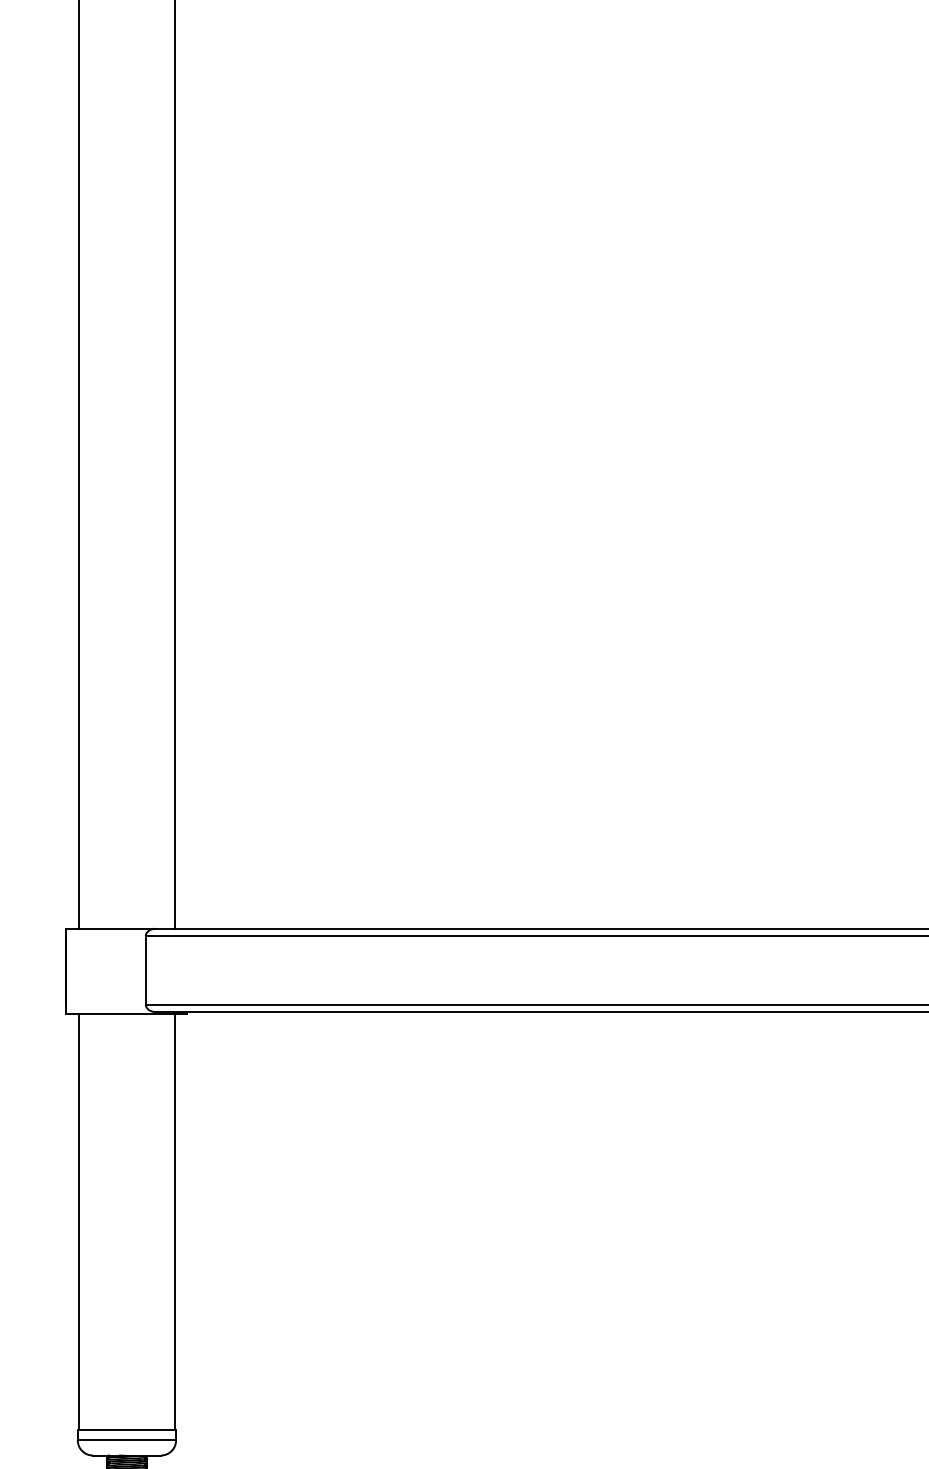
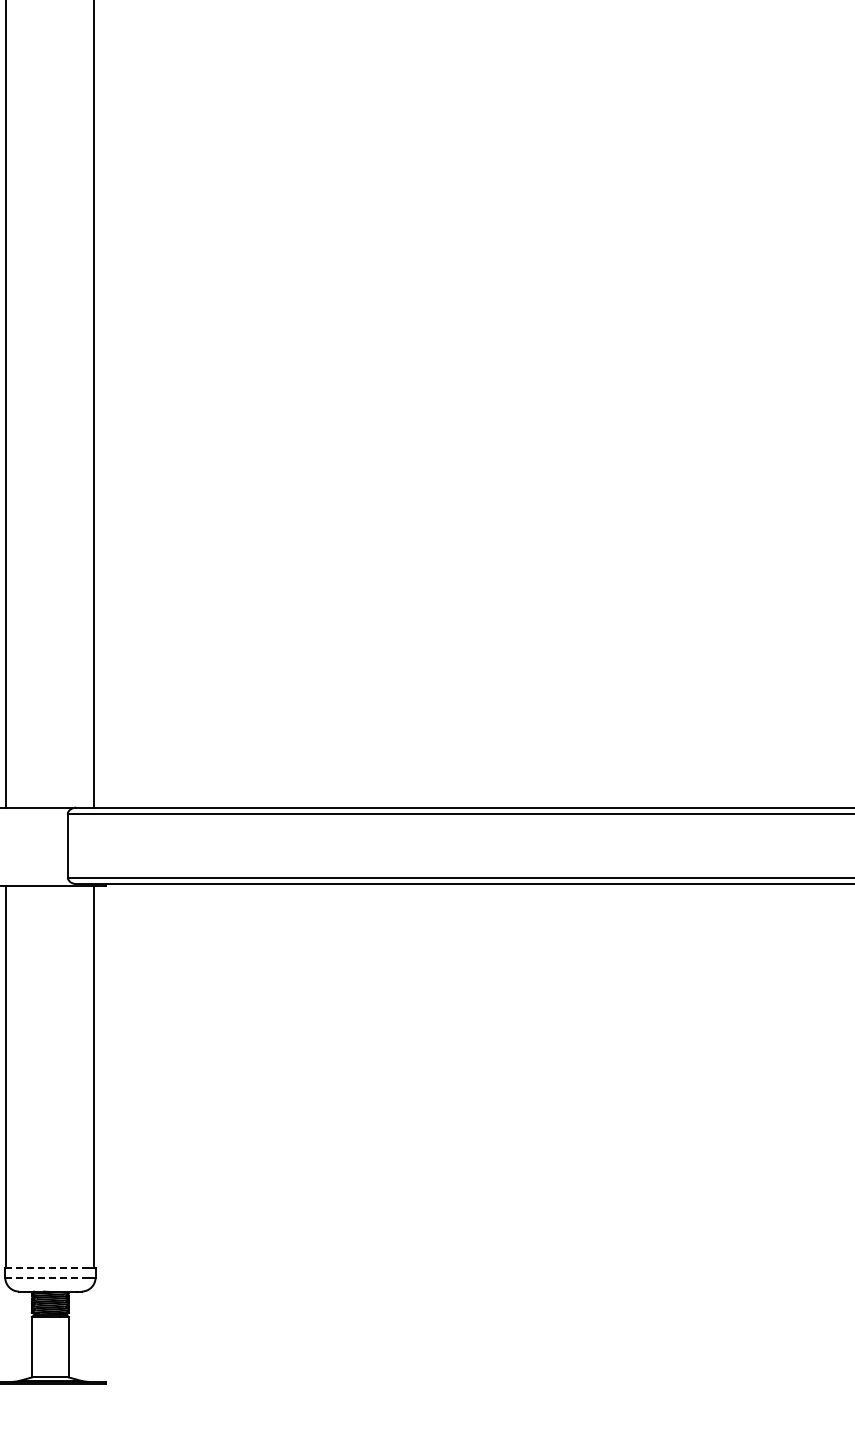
line: (122, 1430) -> (46, 1268), solid -> dashed
line: (122, 1440) -> (46, 1277), solid -> dashed

